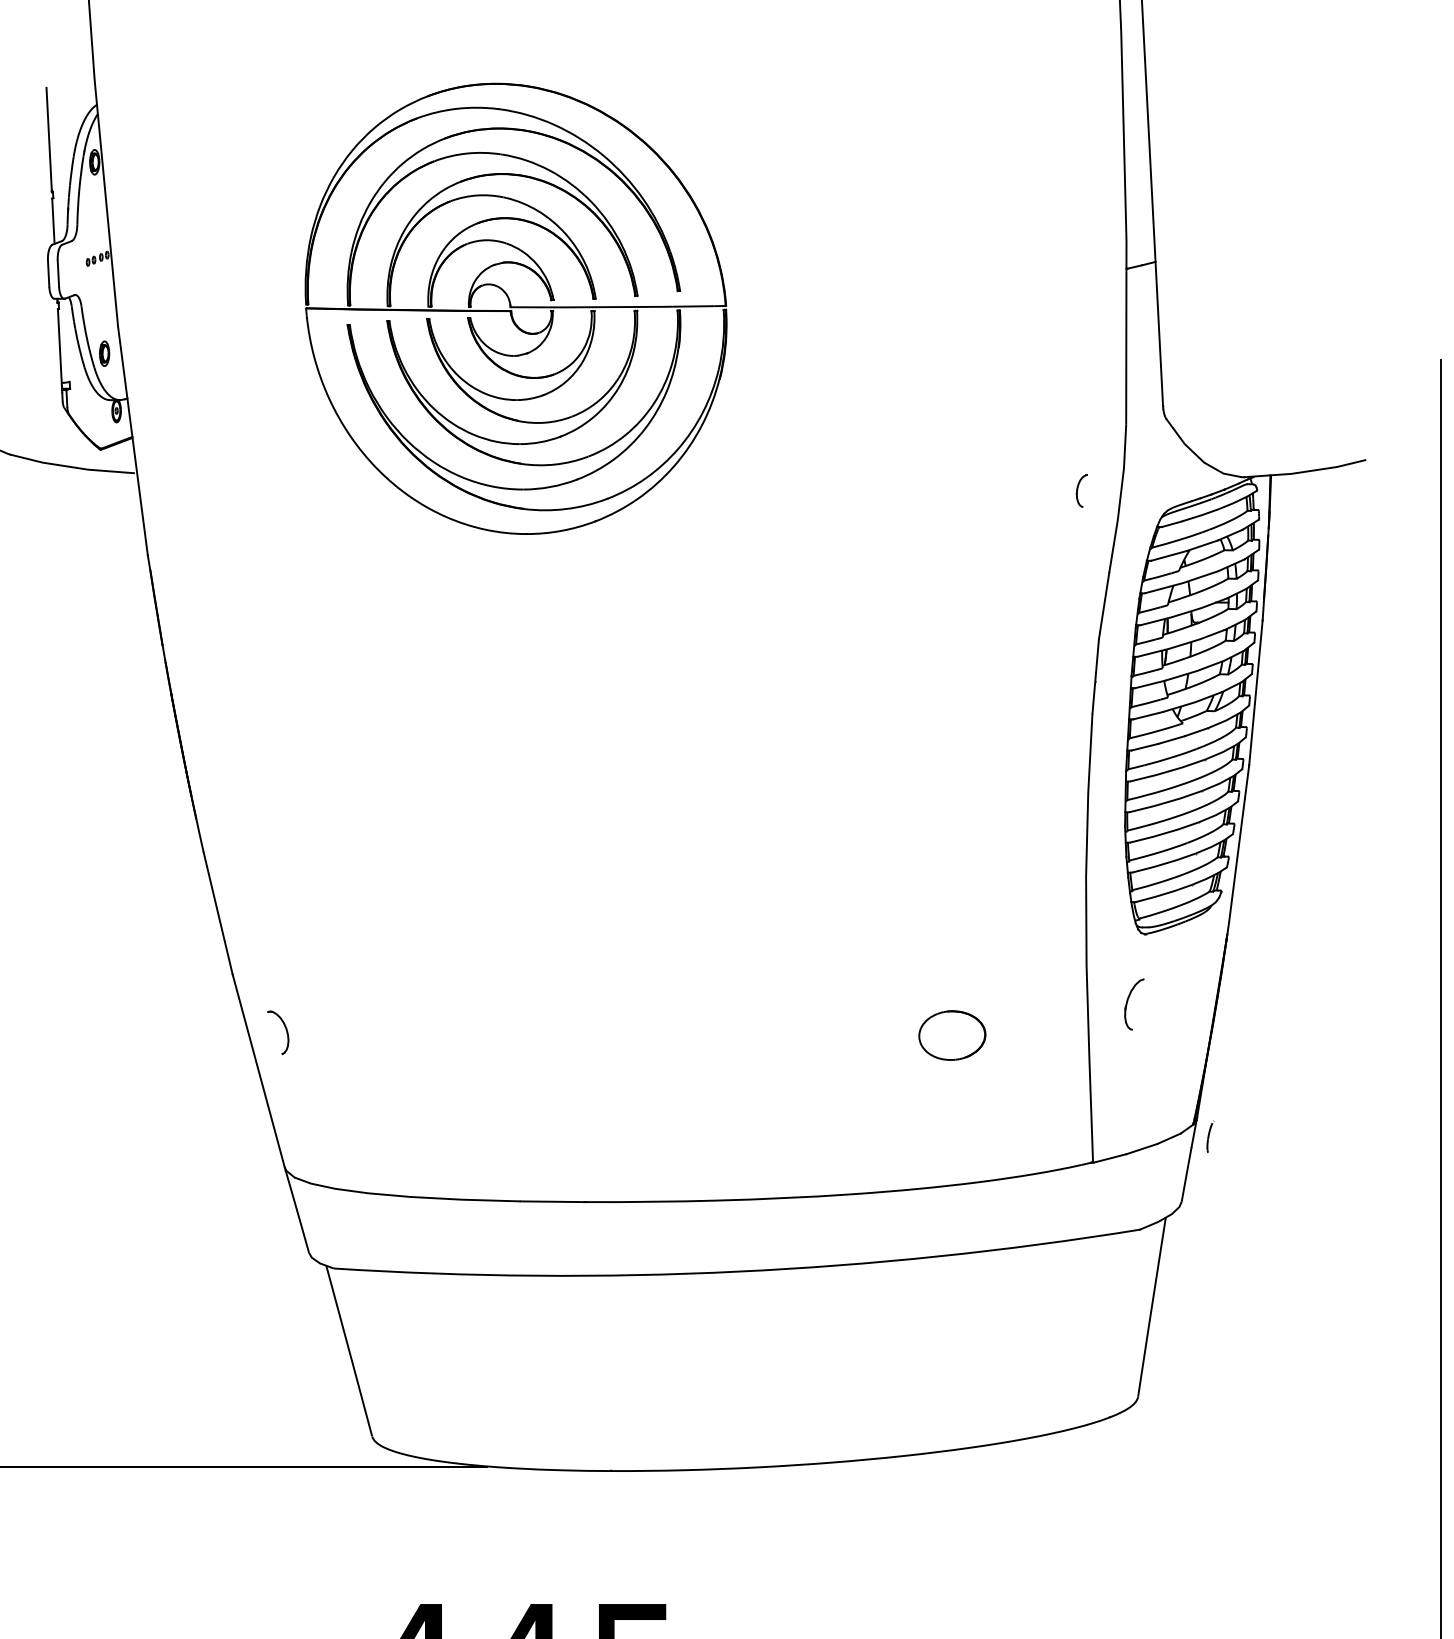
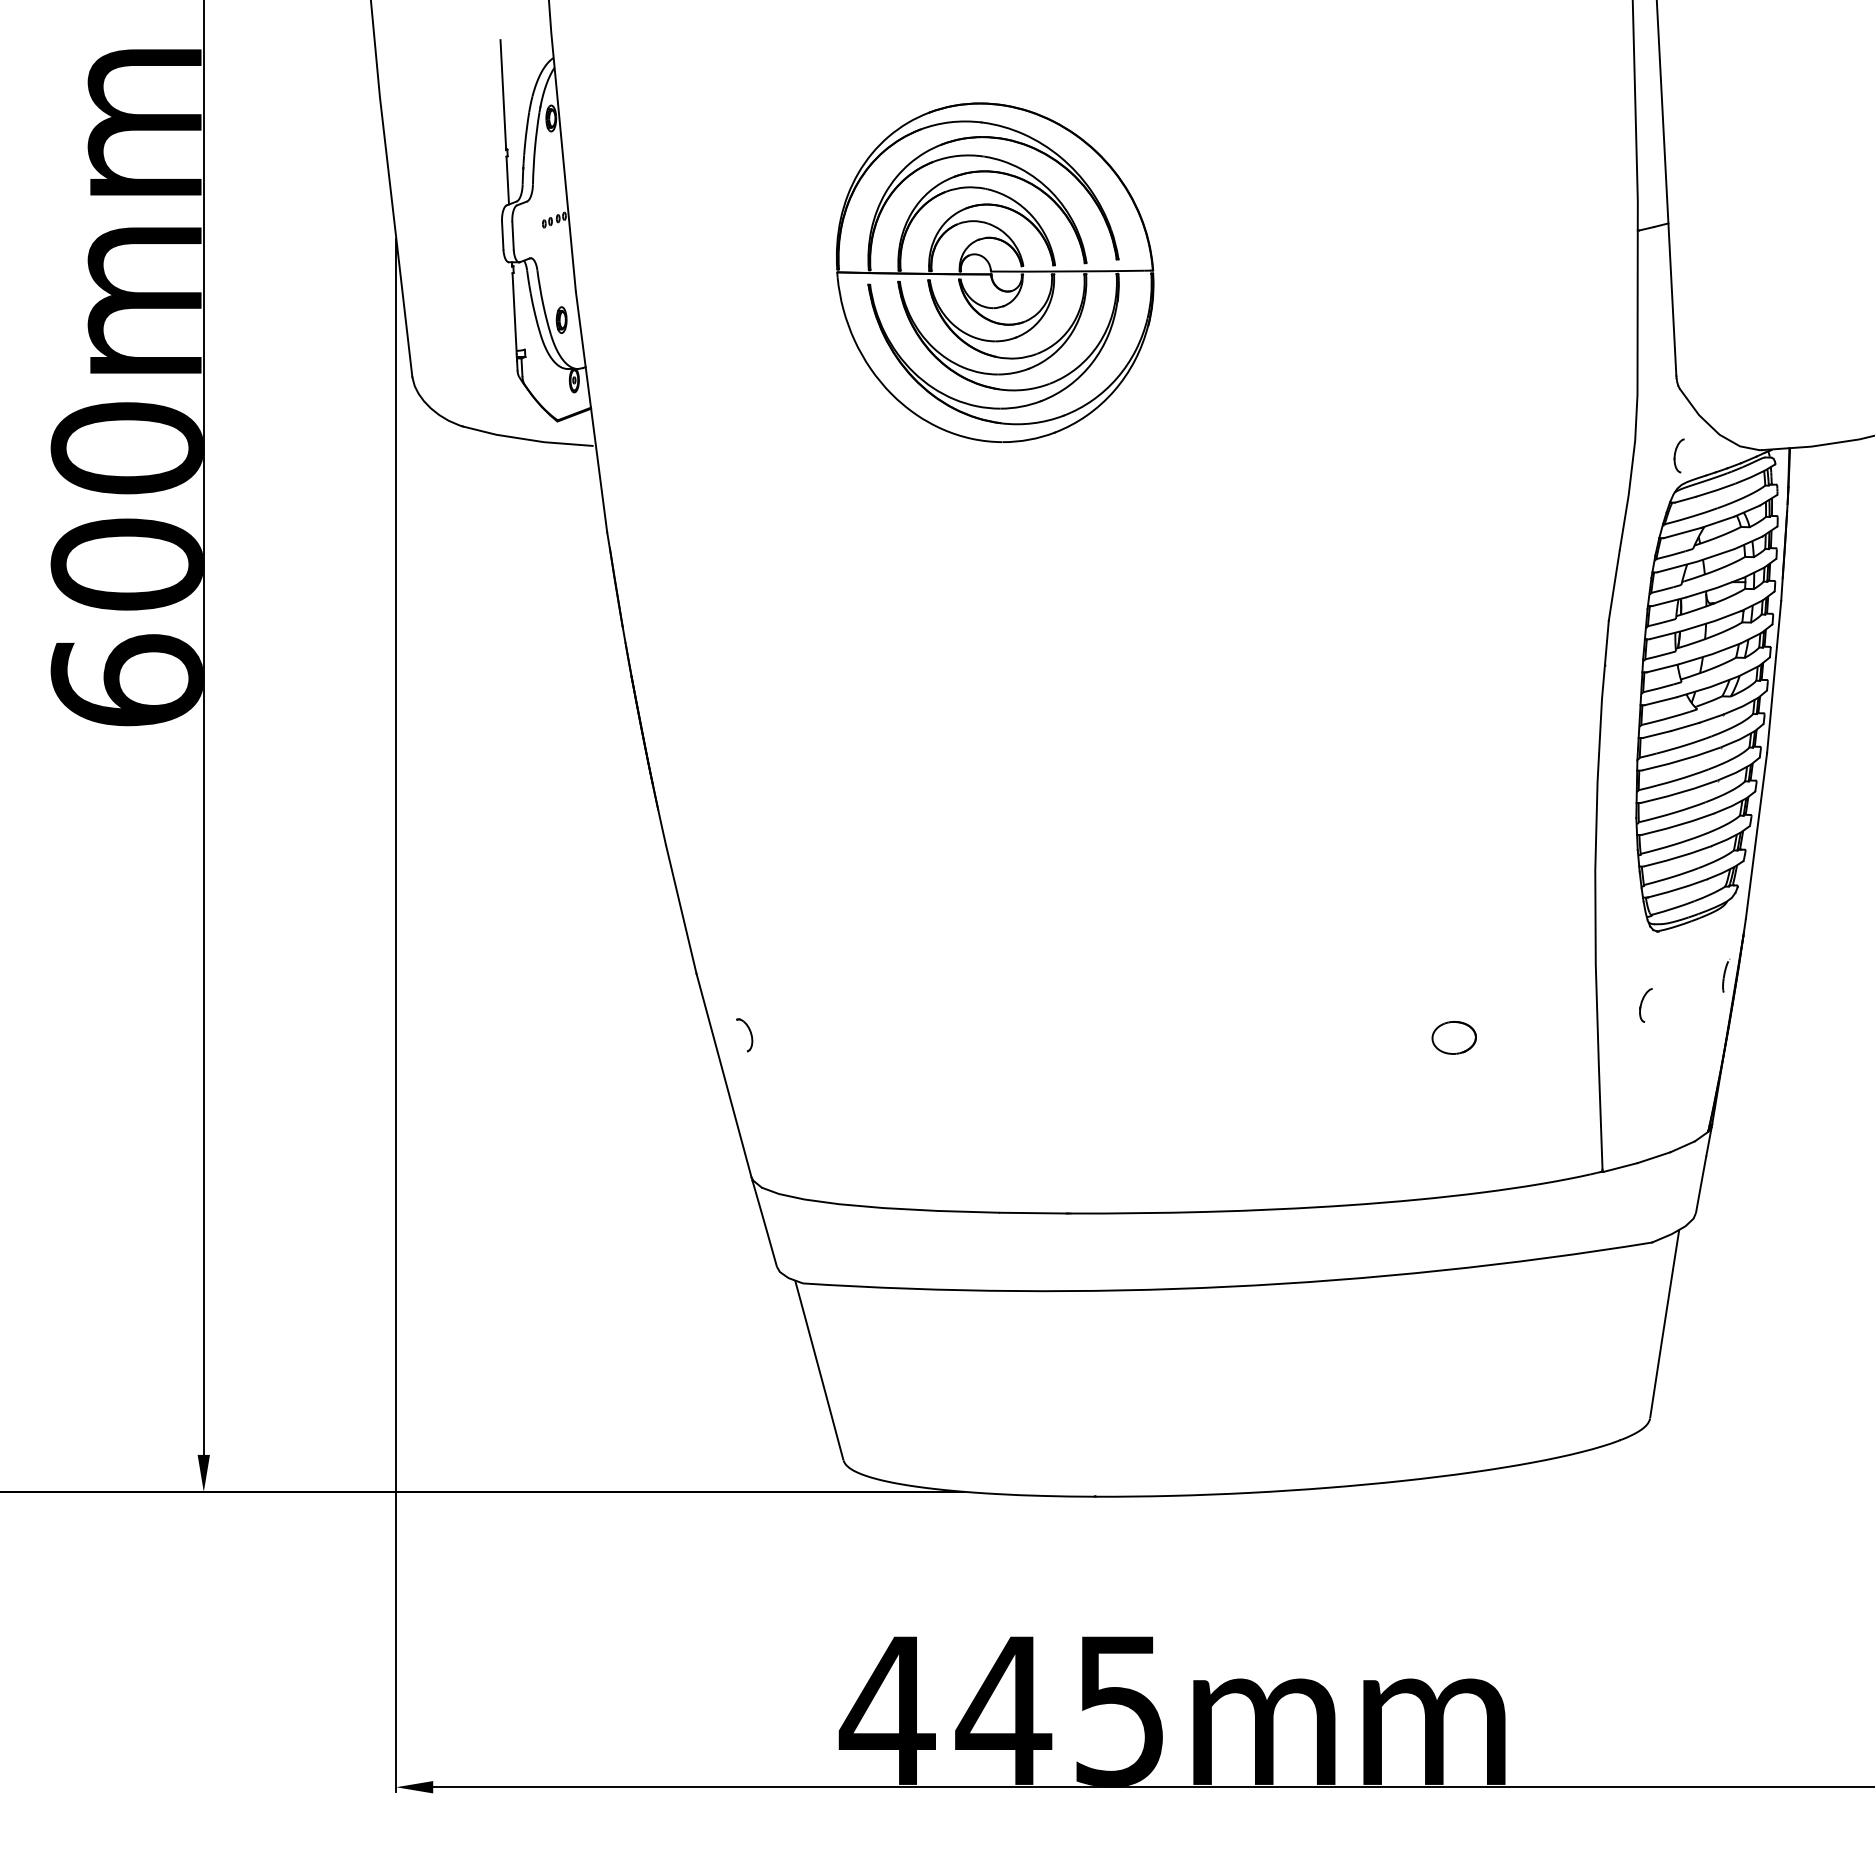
part: (516, 308) -> (995, 272), size x0.71
part: (1080, 490) -> (1678, 455), moved
part: (1133, 1004) -> (1645, 1005), size x0.62
part: (278, 1033) -> (744, 1035), size x0.71
part: (951, 1034) -> (1453, 1037), size x0.62
part: (1210, 1136) -> (1726, 975), moved

